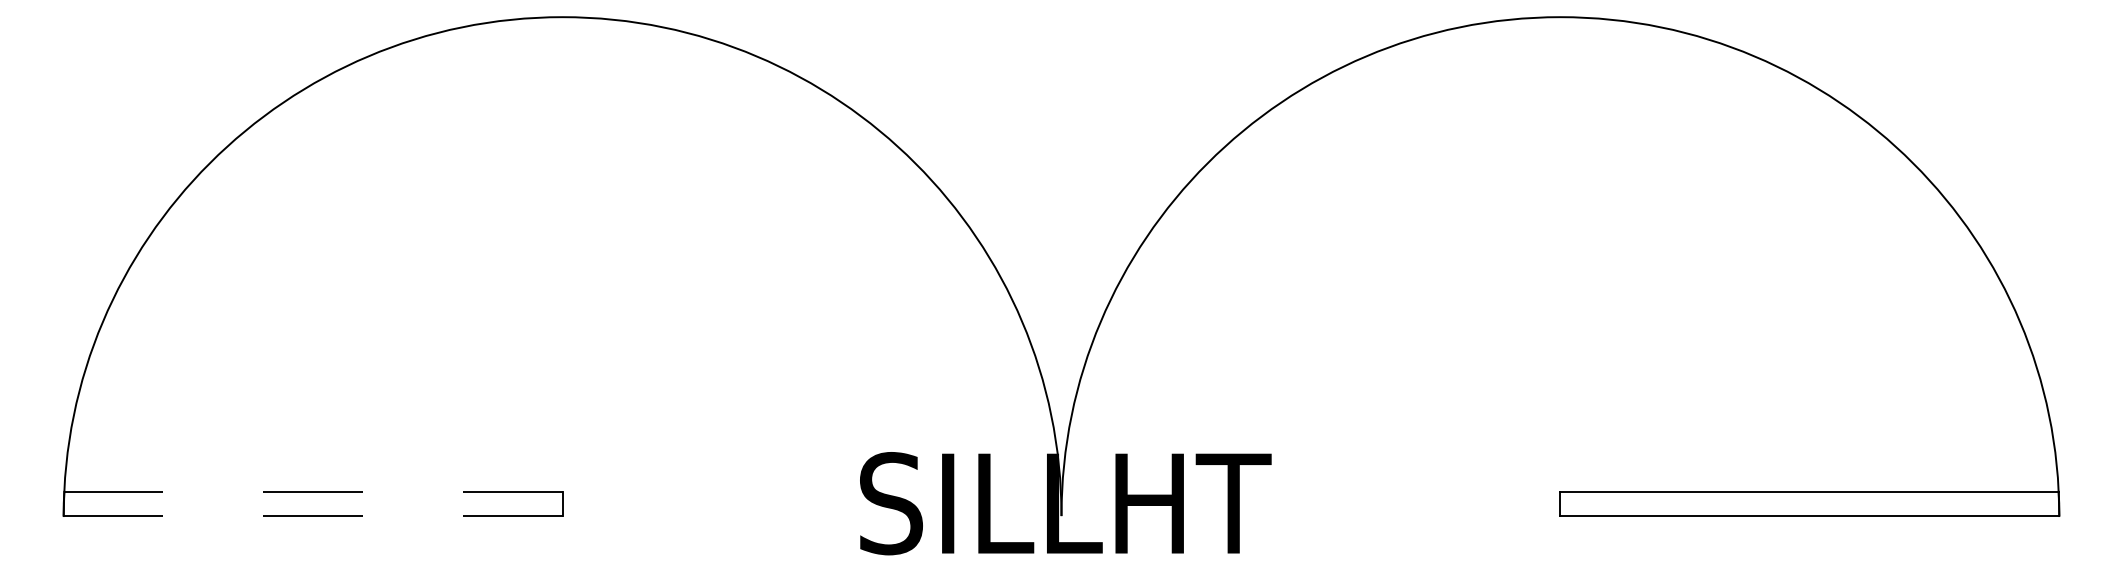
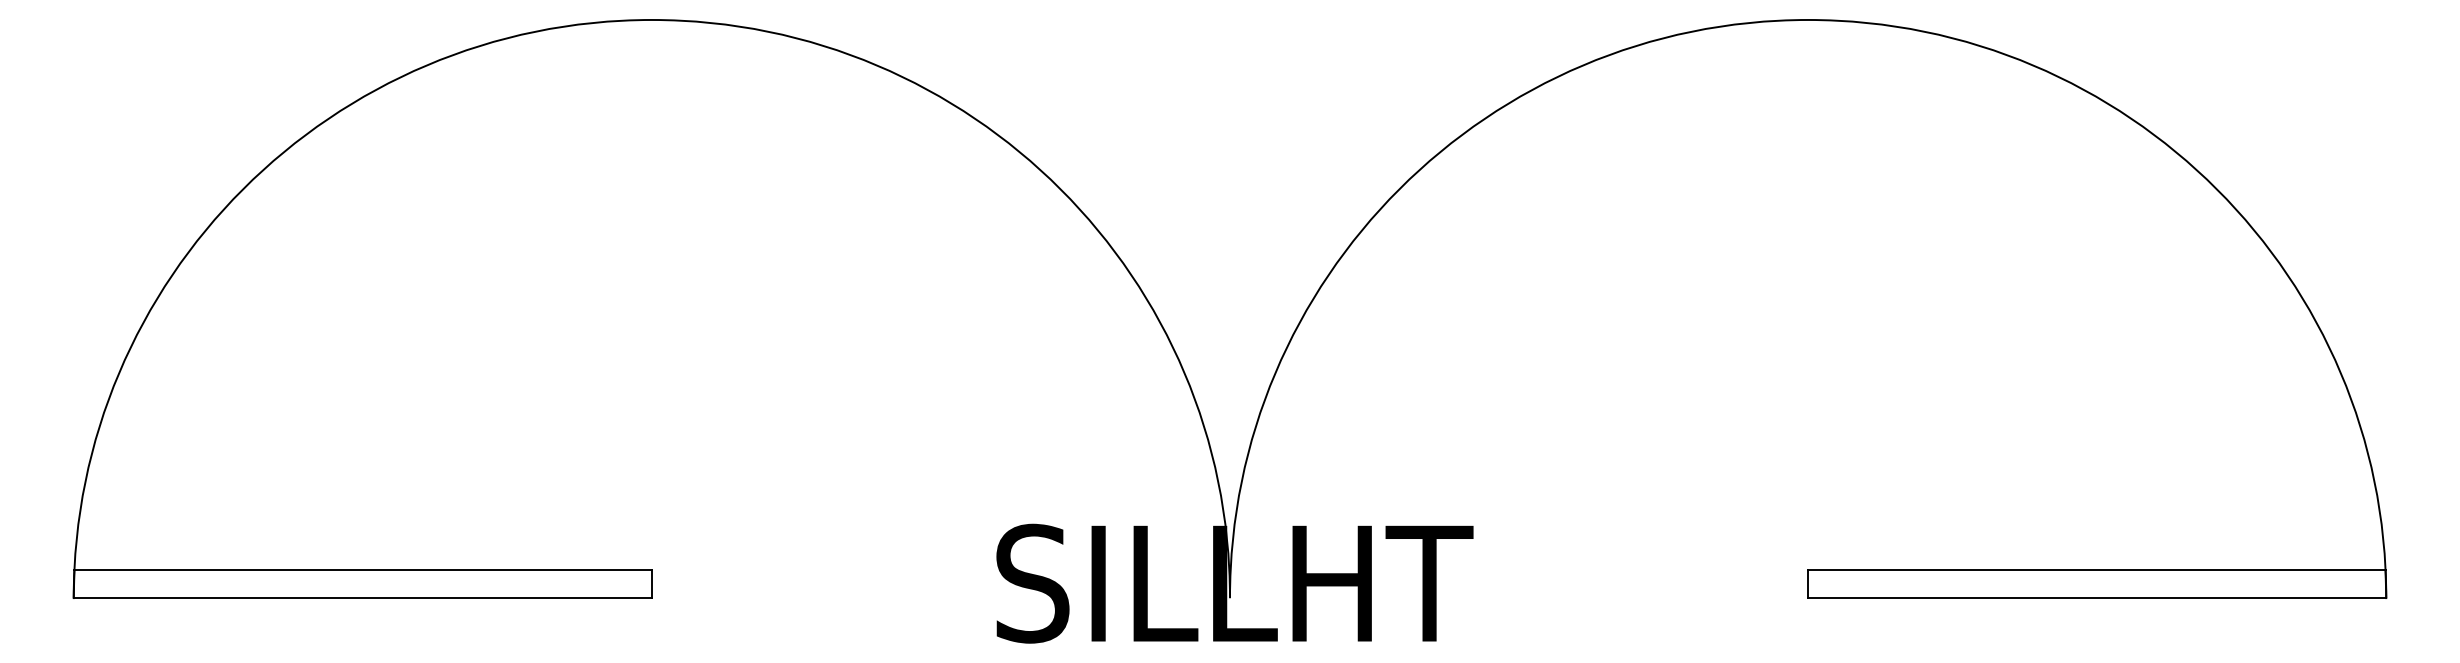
line: (312, 491) -> (362, 569), dashed -> solid
line: (313, 516) -> (363, 598), dashed -> solid

